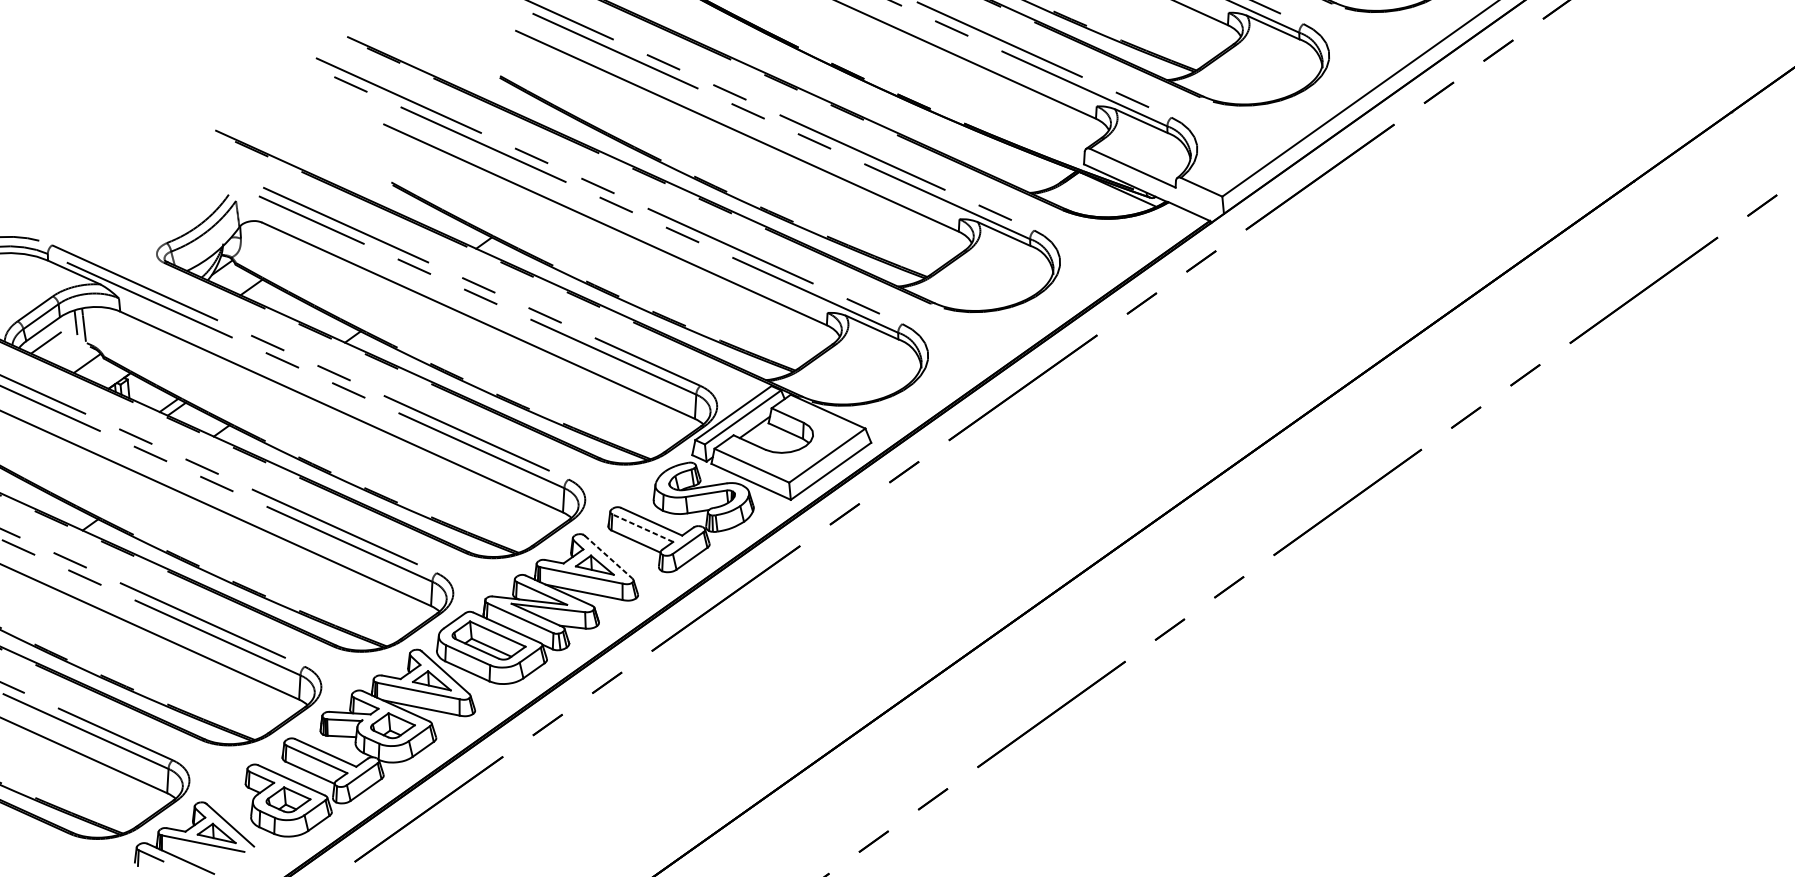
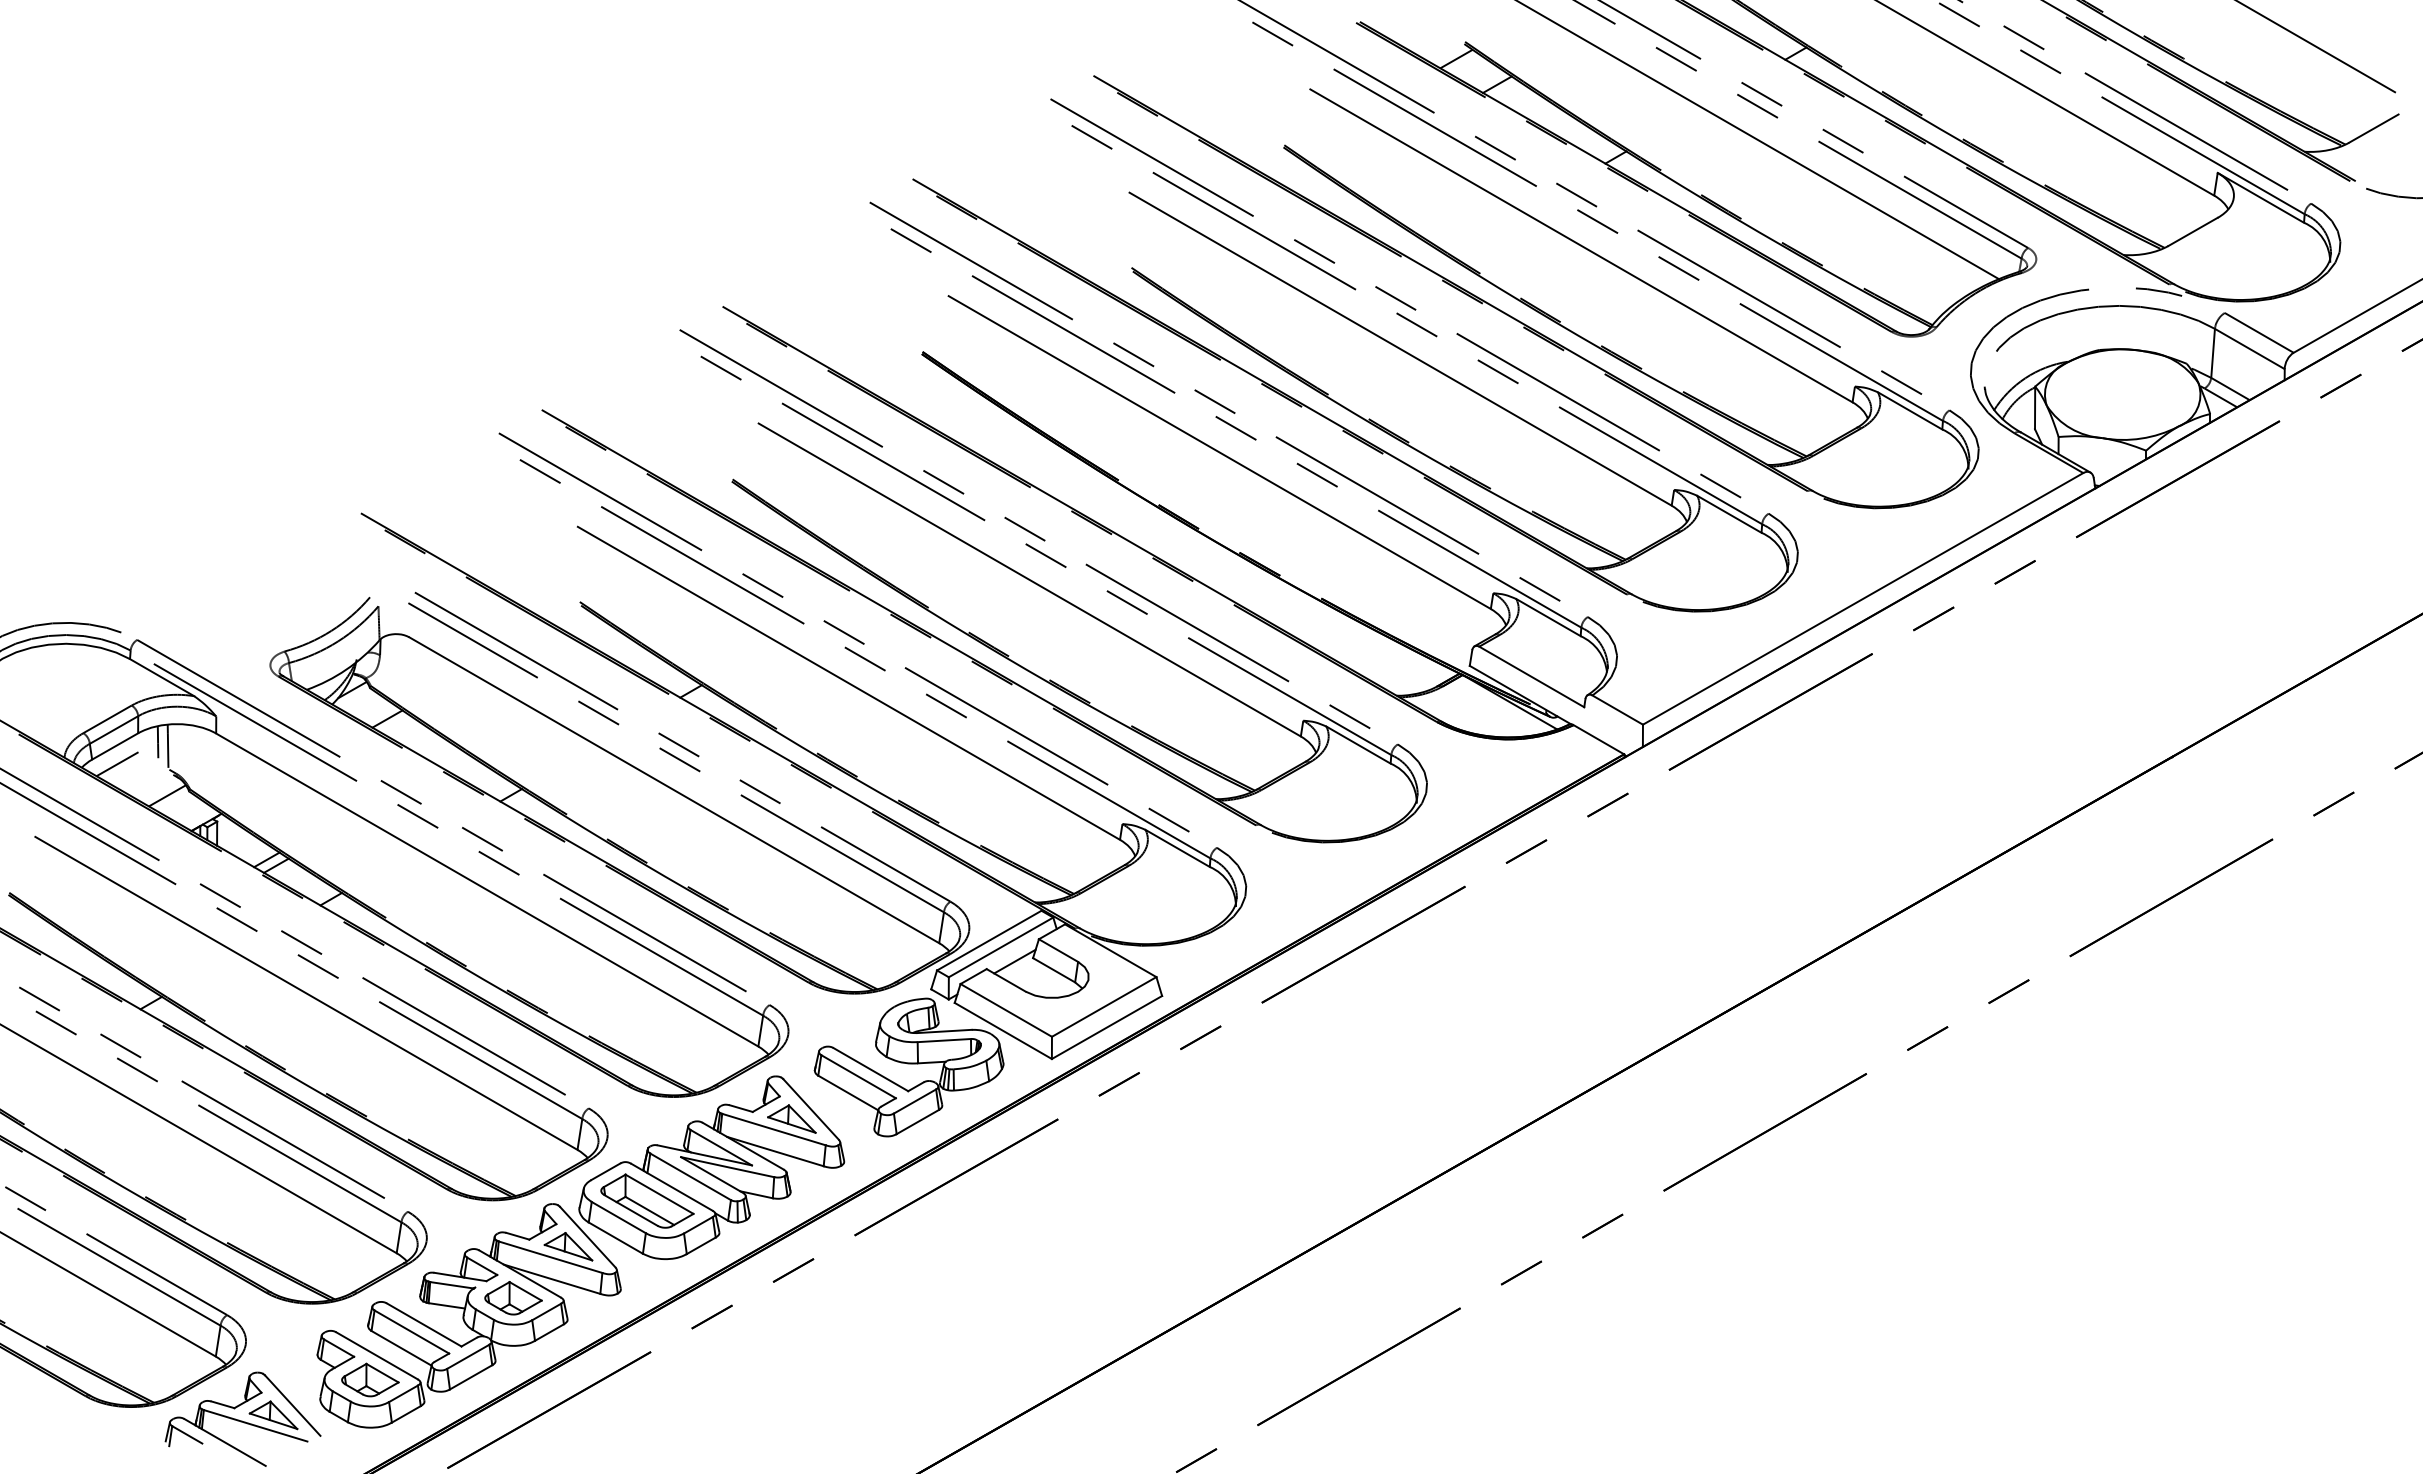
line: (642, 528) -> (858, 1076), dashed -> solid
line: (608, 557) -> (811, 1109), dashed -> solid

